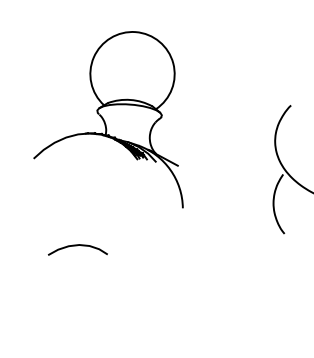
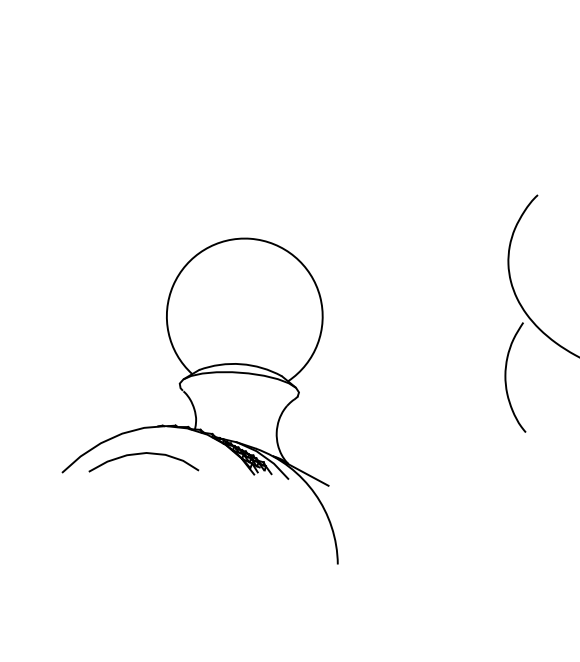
part: (108, 119) -> (200, 400), moved

